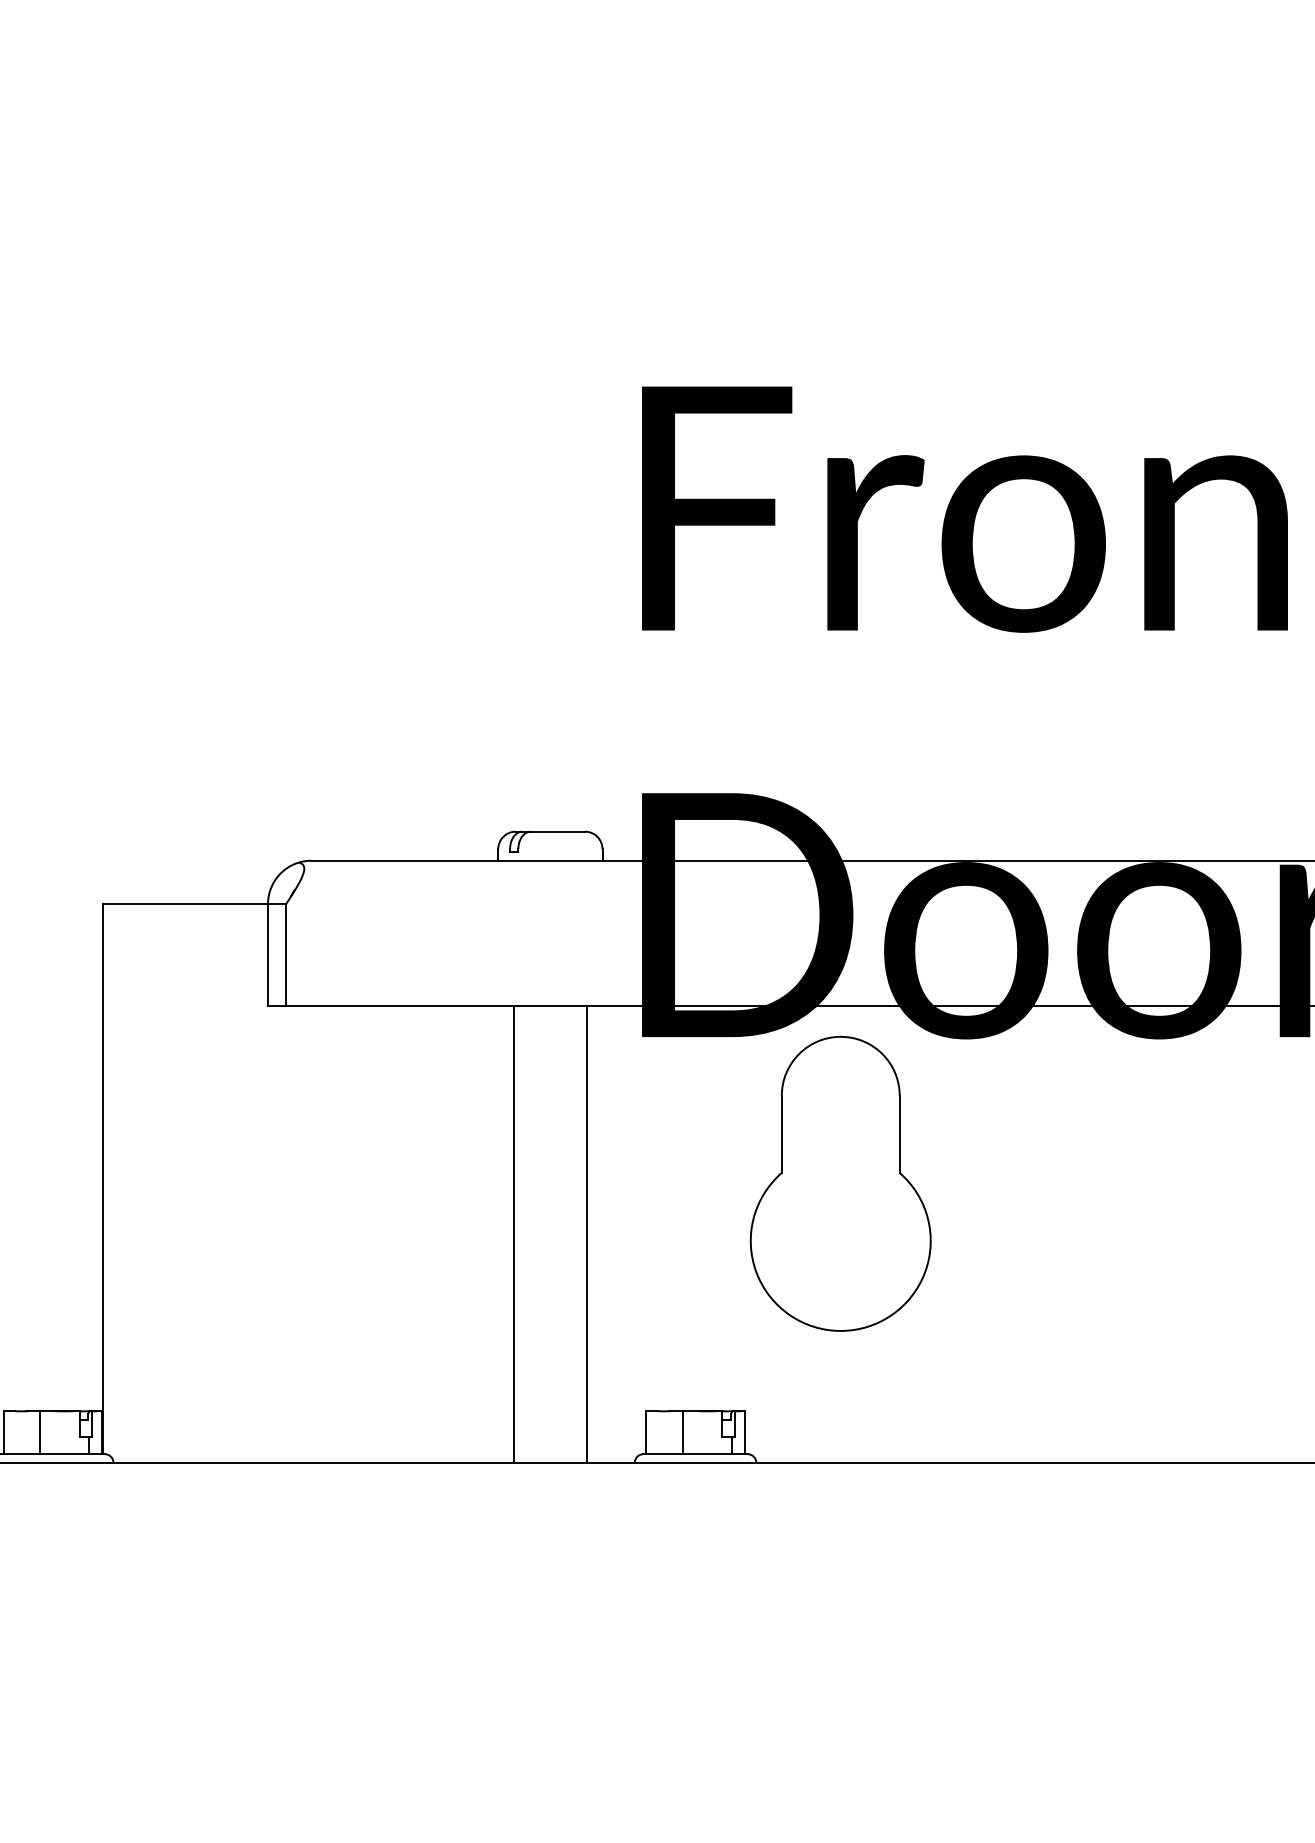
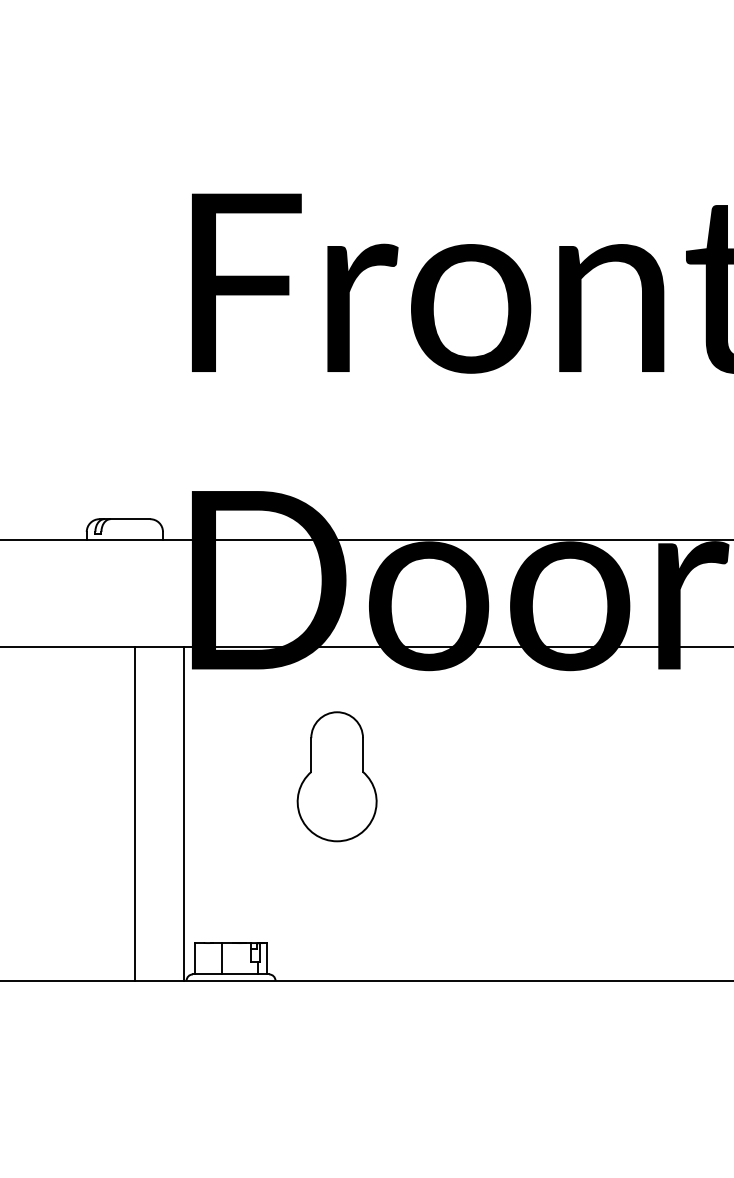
part: (840, 1183) -> (337, 776), size x0.6
line: (514, 1234) -> (135, 813), moved
line: (586, 1234) -> (184, 813), moved

